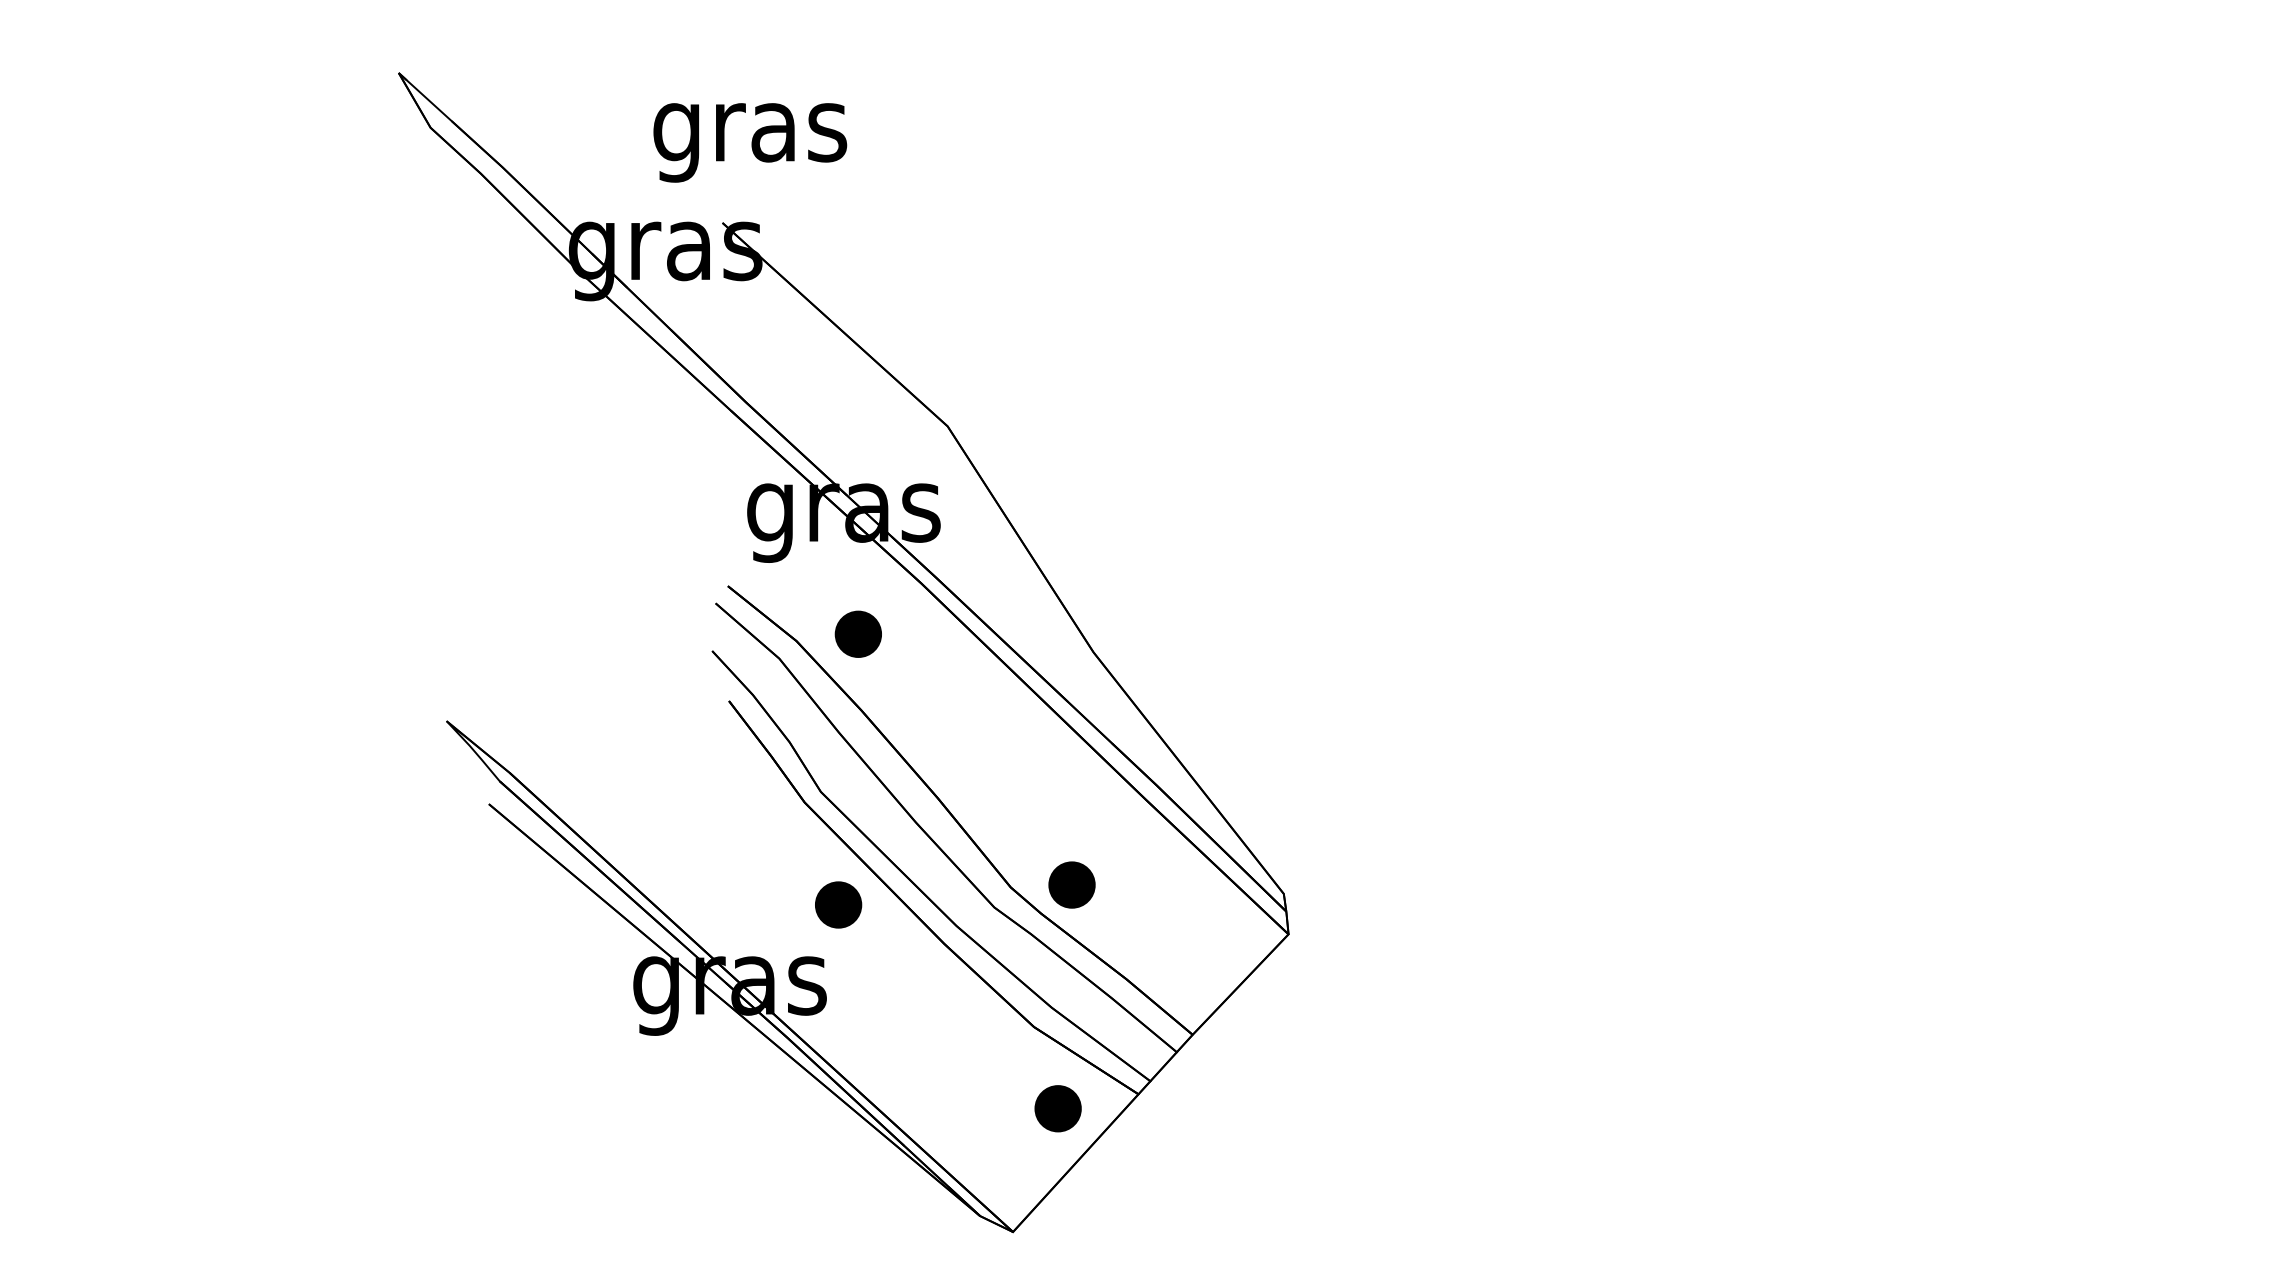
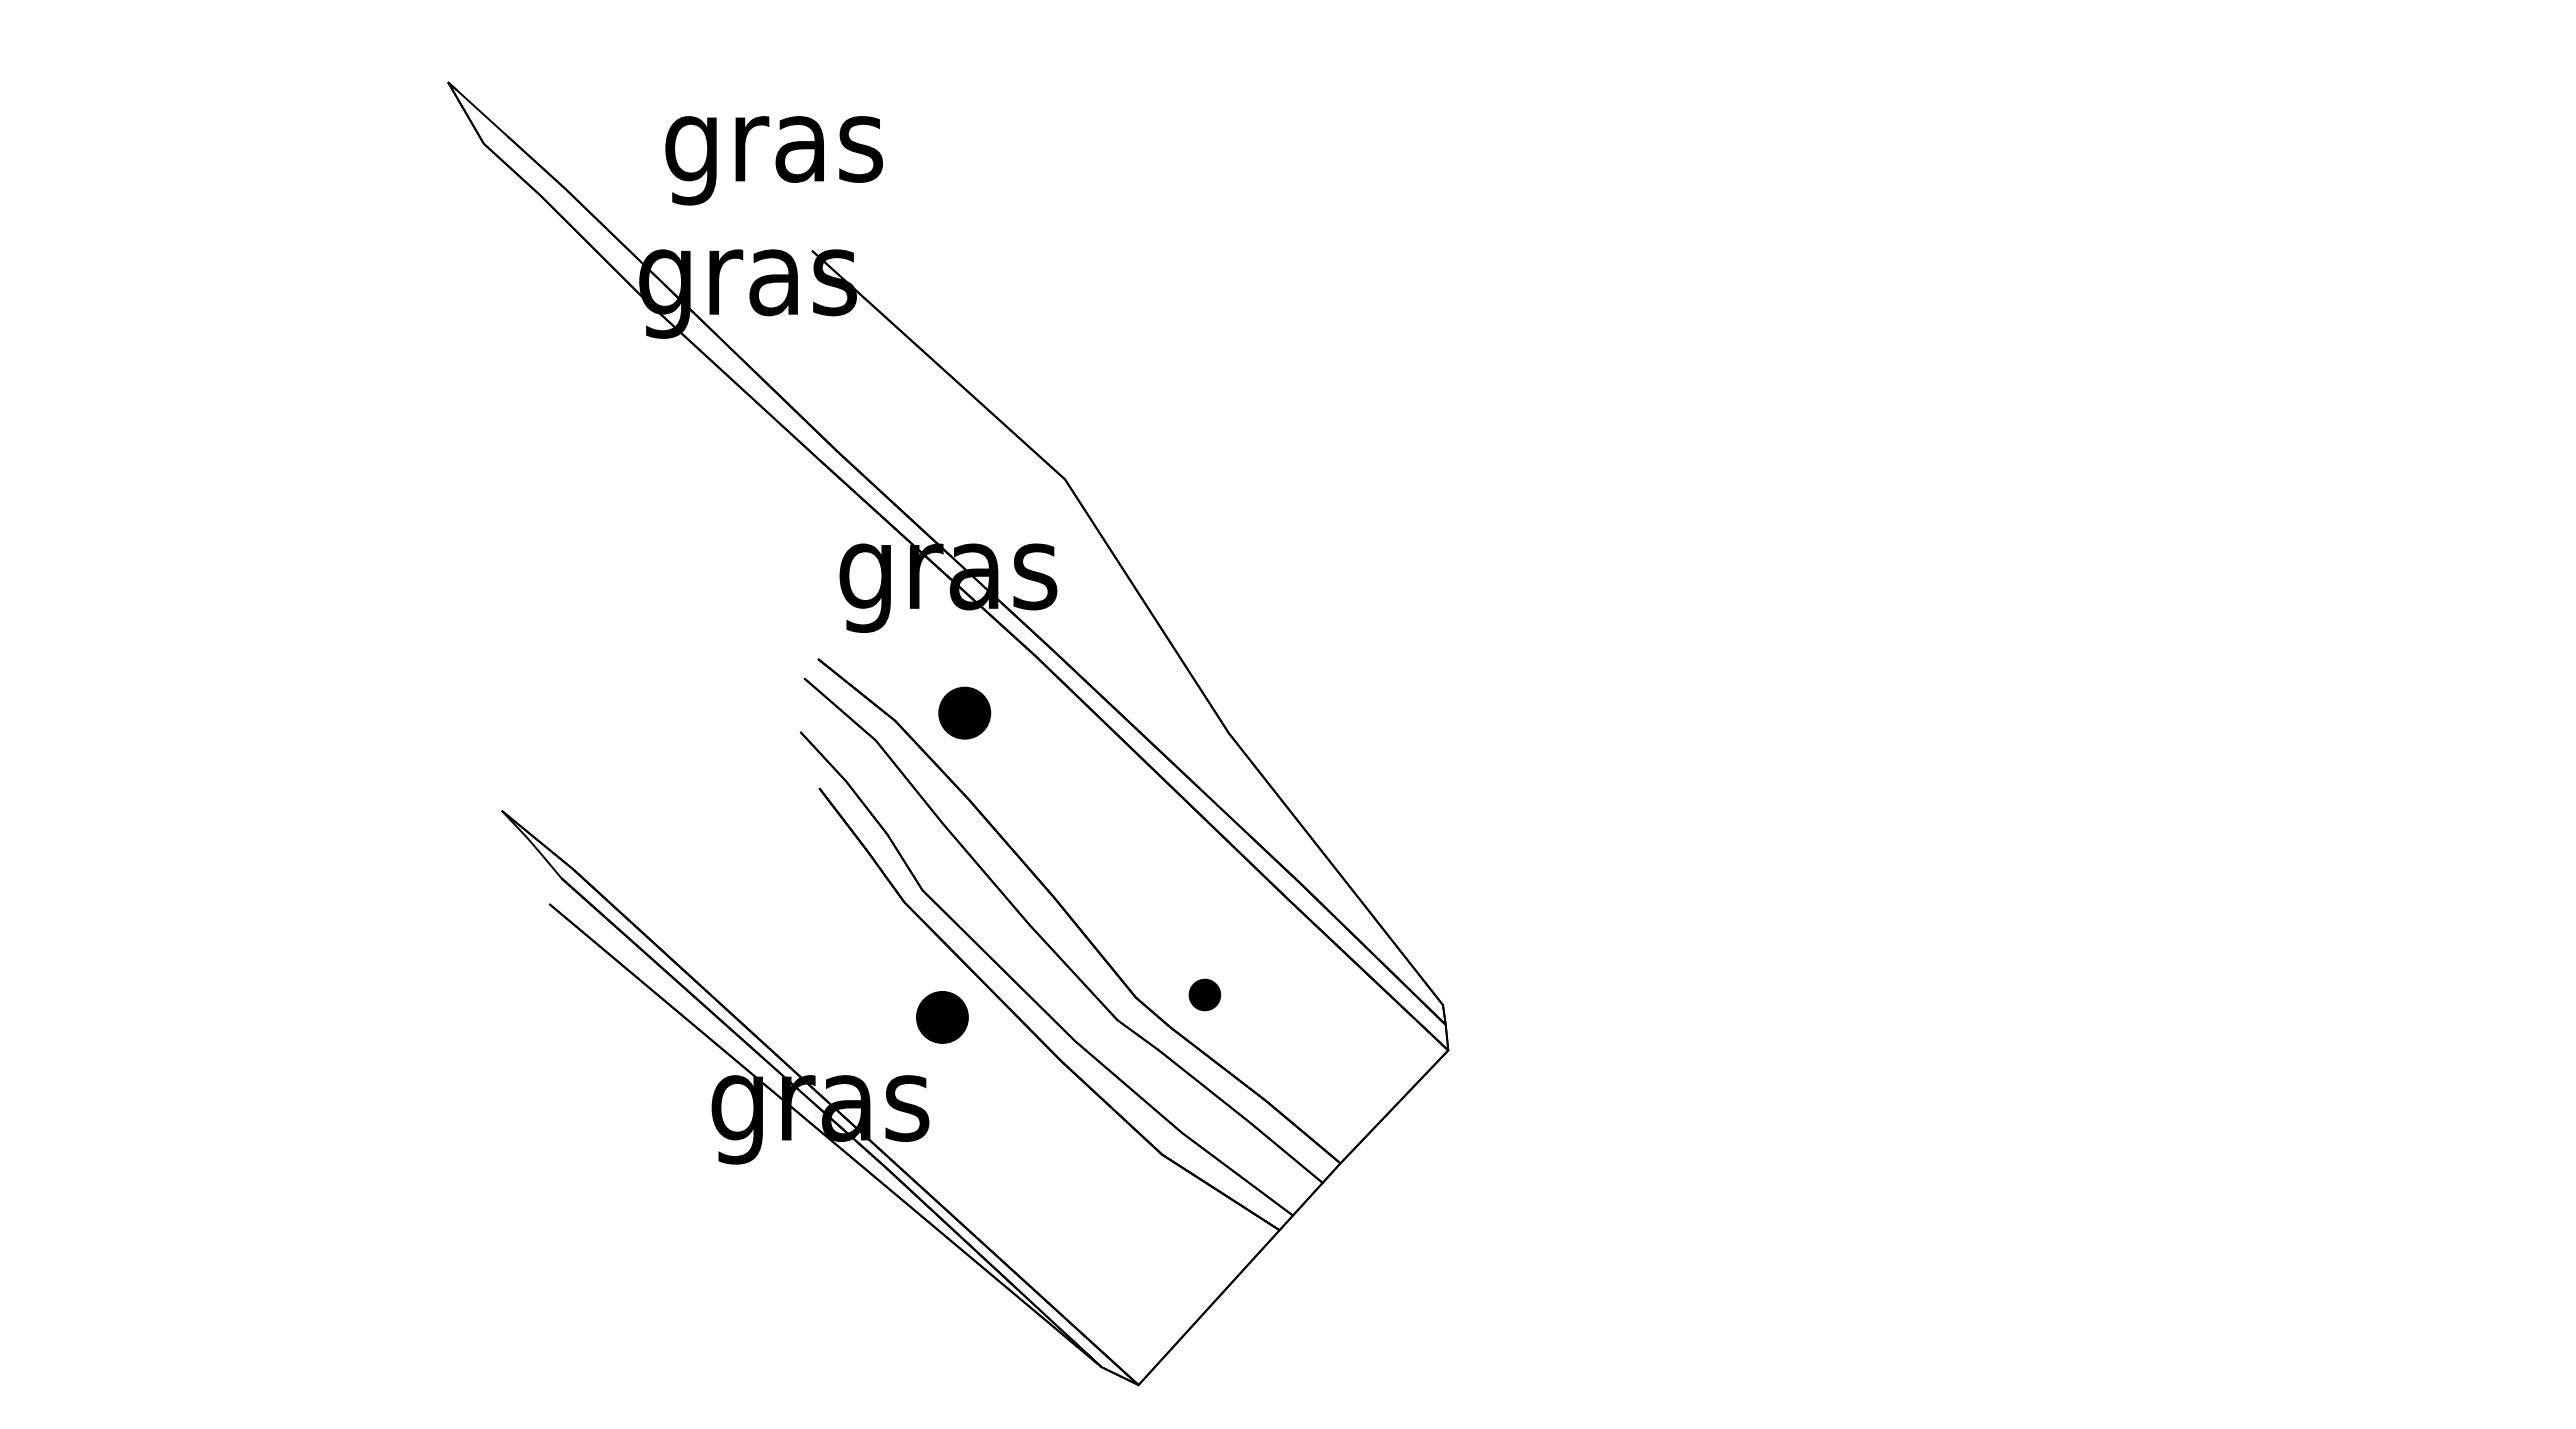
text: (749, 142) -> (773, 160), moved
part: (1071, 884) -> (1204, 994), size x0.6
part: (1057, 1108) -> (1188, 1246), removed

